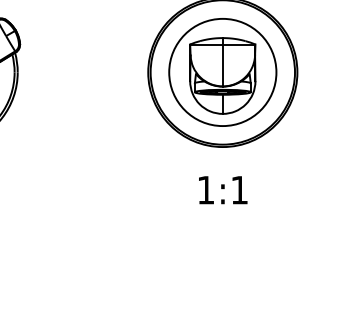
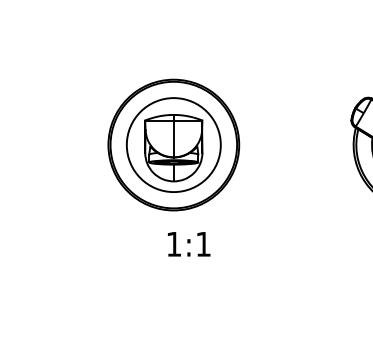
text: (223, 190) -> (189, 244), moved

